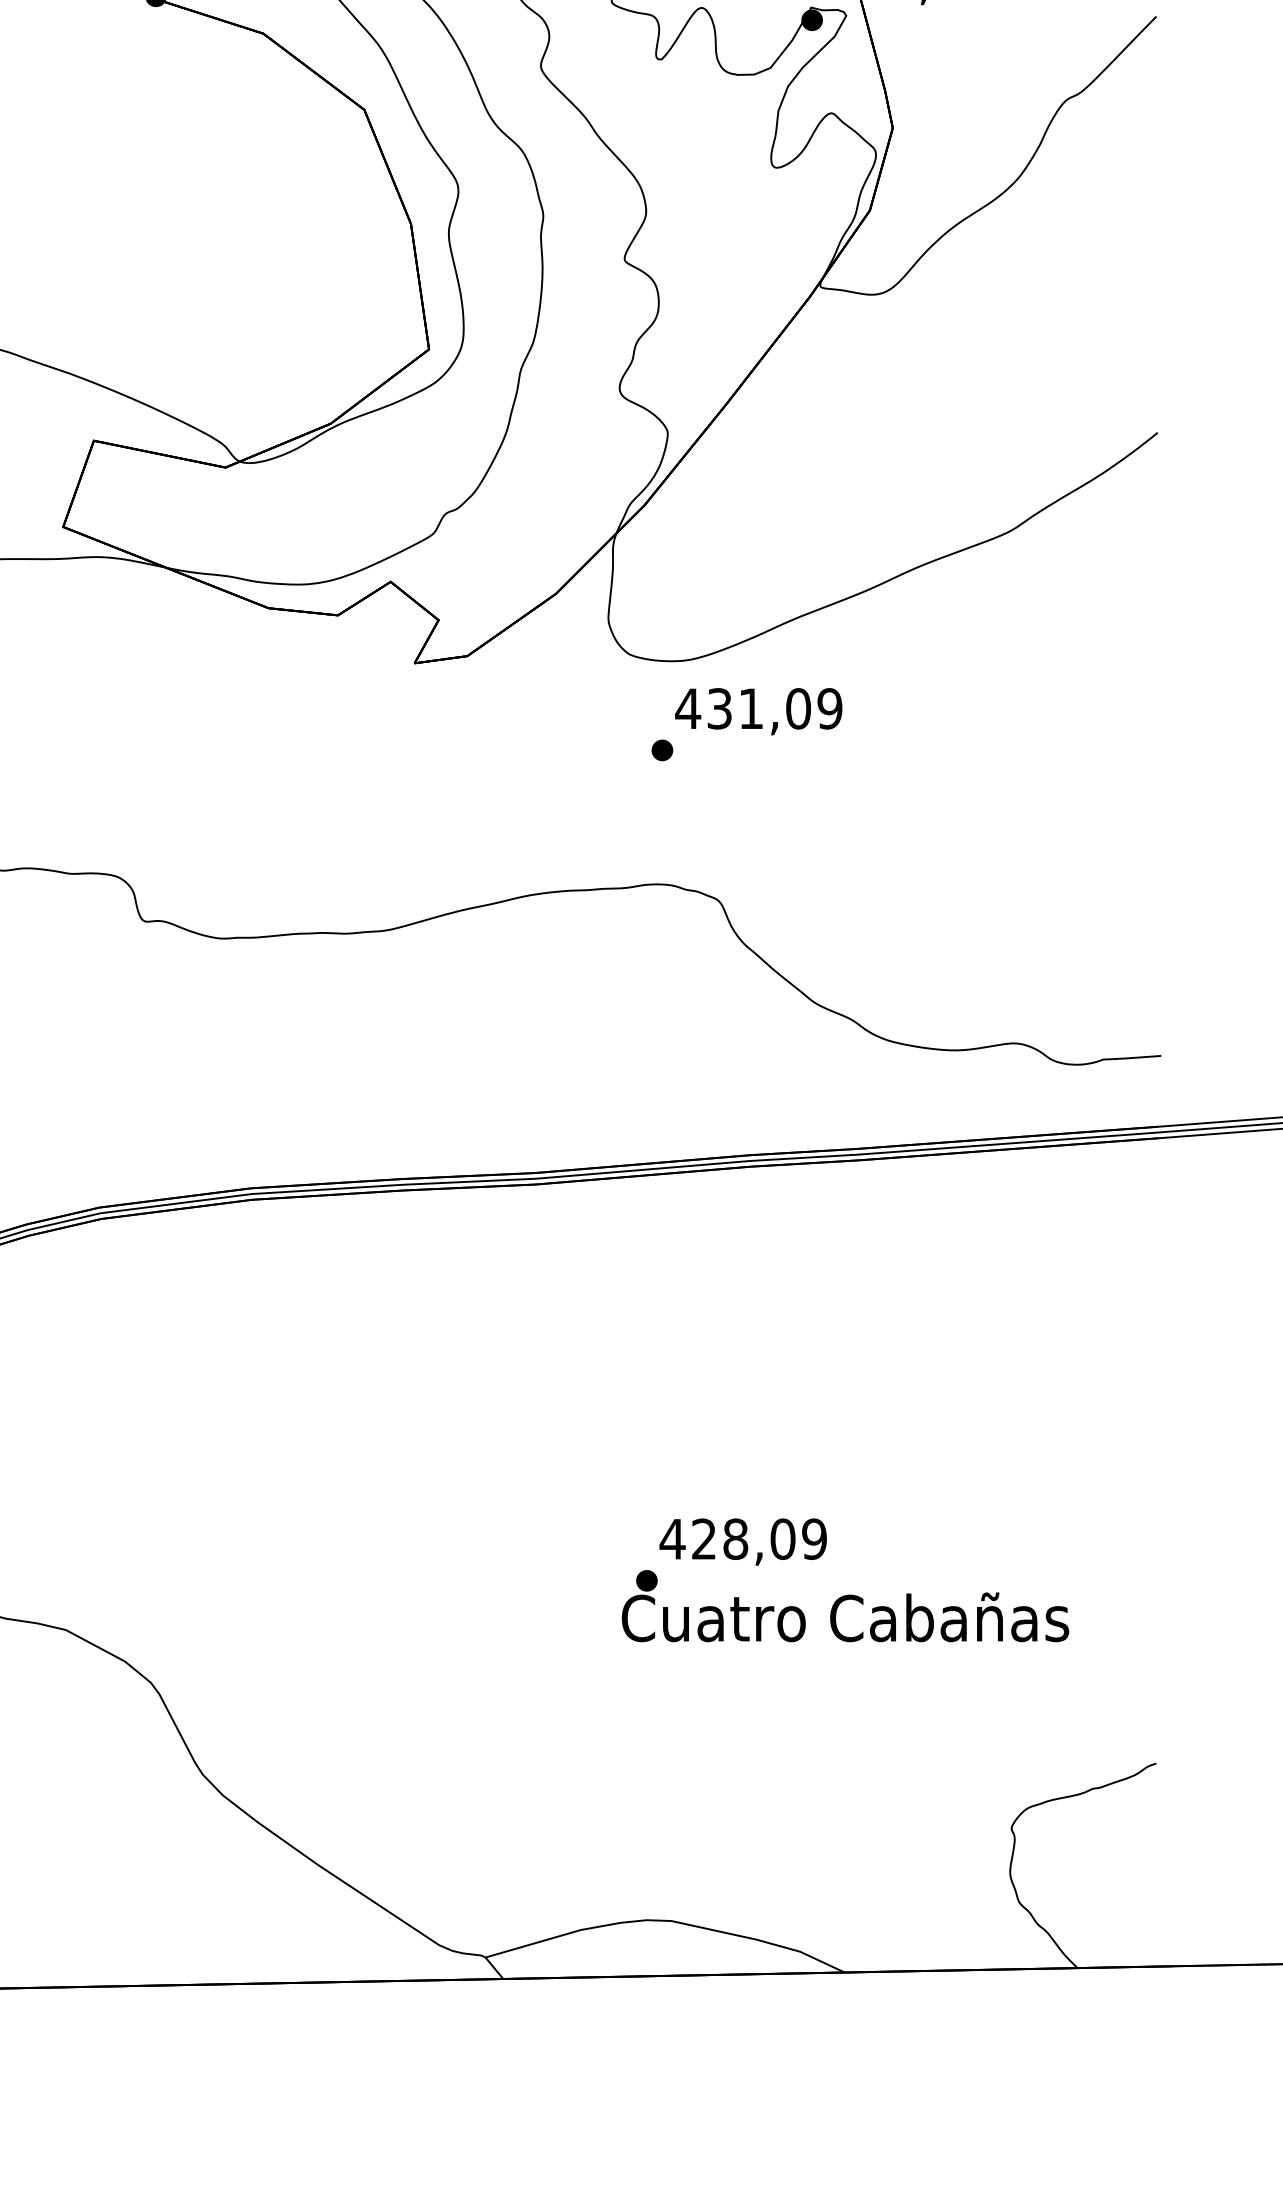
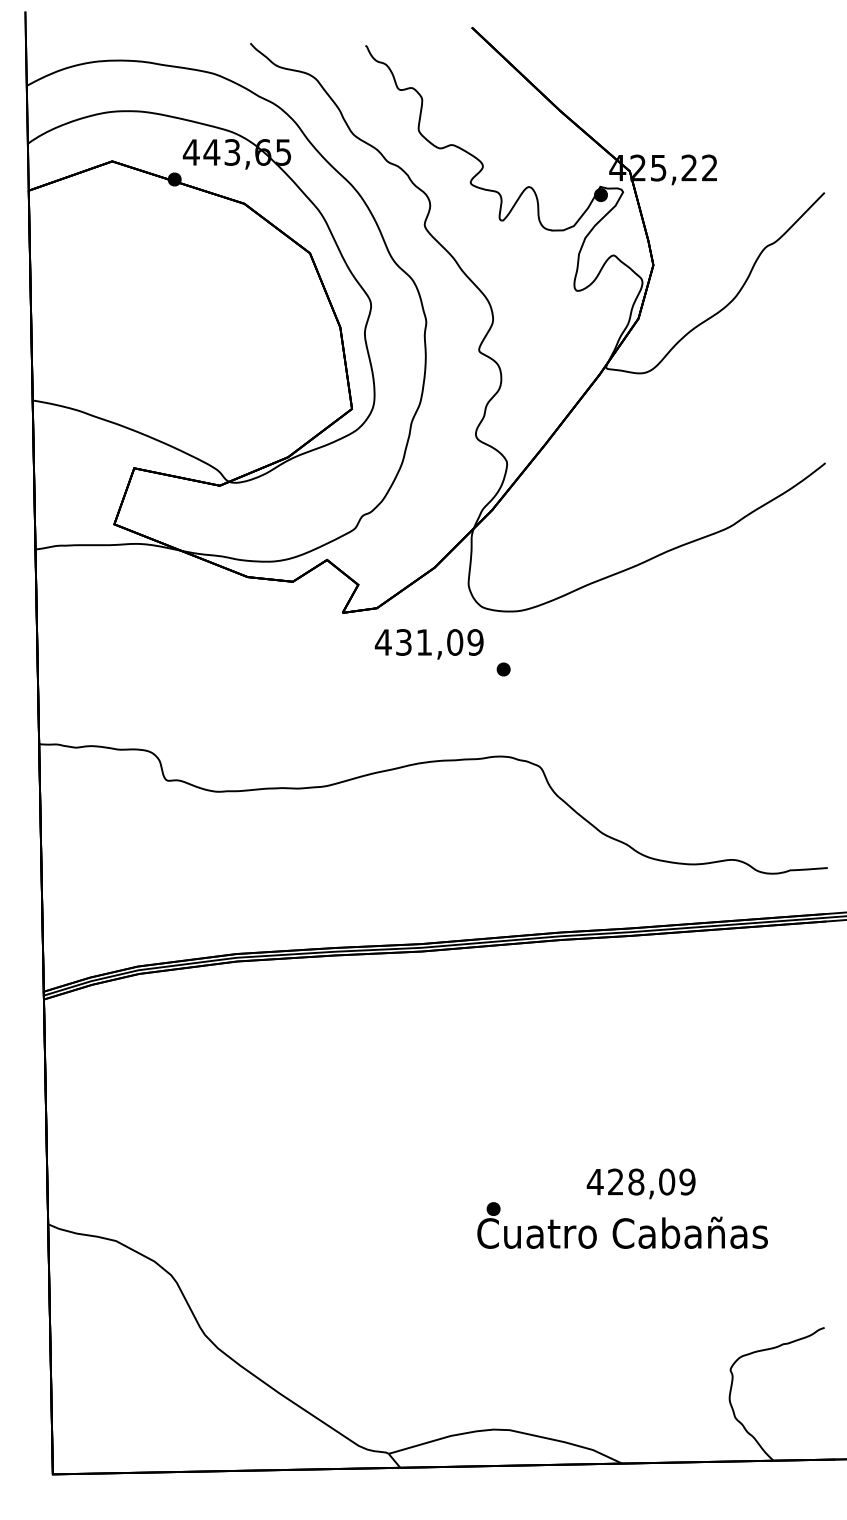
text: (757, 711) -> (428, 644), moved
text: (742, 1541) -> (640, 1183), moved

